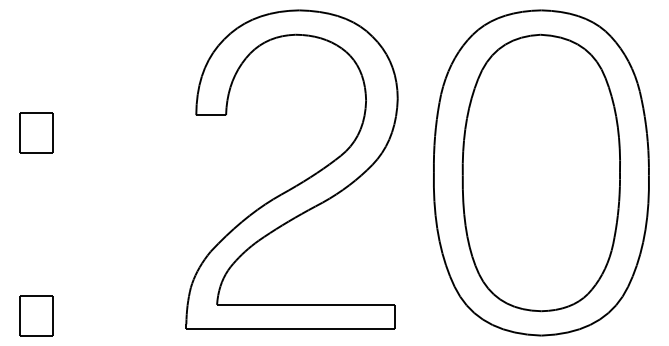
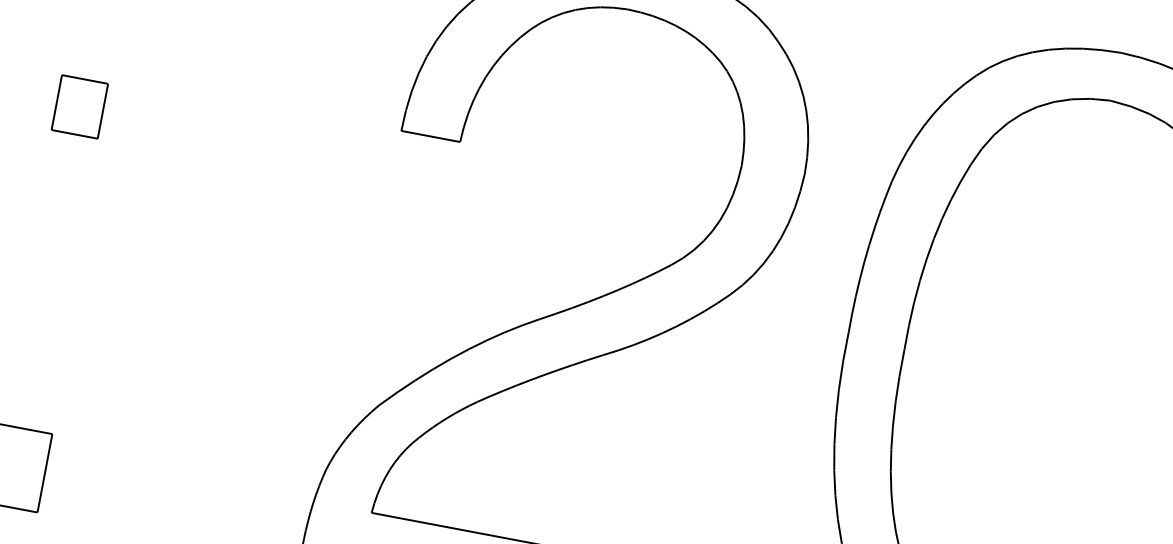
part: (36, 132) -> (79, 105), size x0.7

